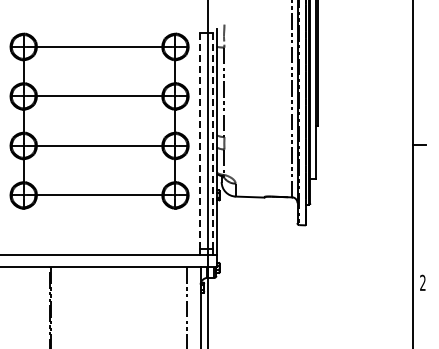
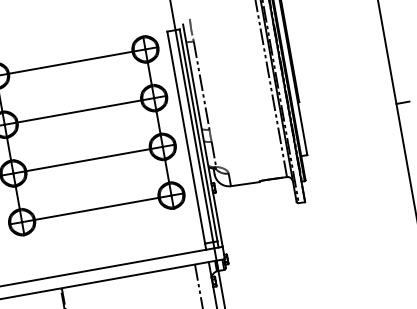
line: (200, 140) -> (186, 137), dashed -> solid
line: (212, 140) -> (198, 135), dashed -> solid

